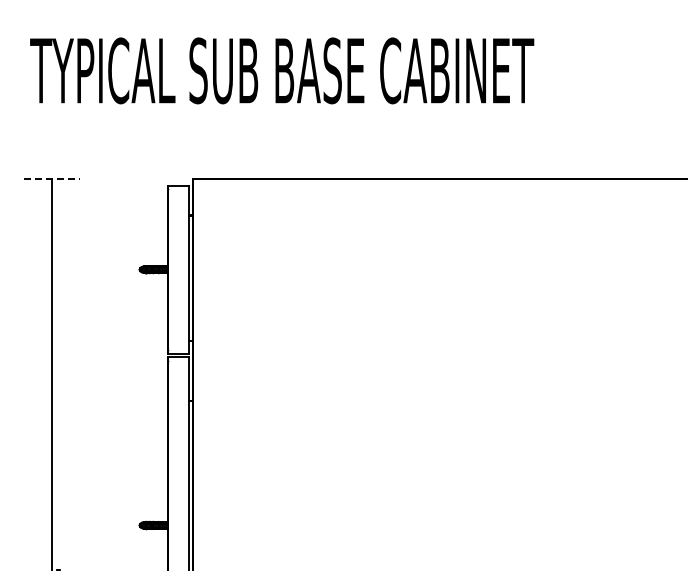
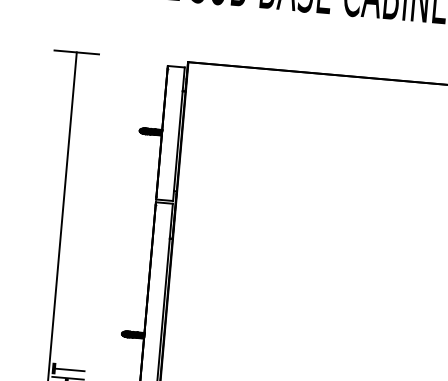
line: (52, 178) -> (76, 52), dashed -> solid

